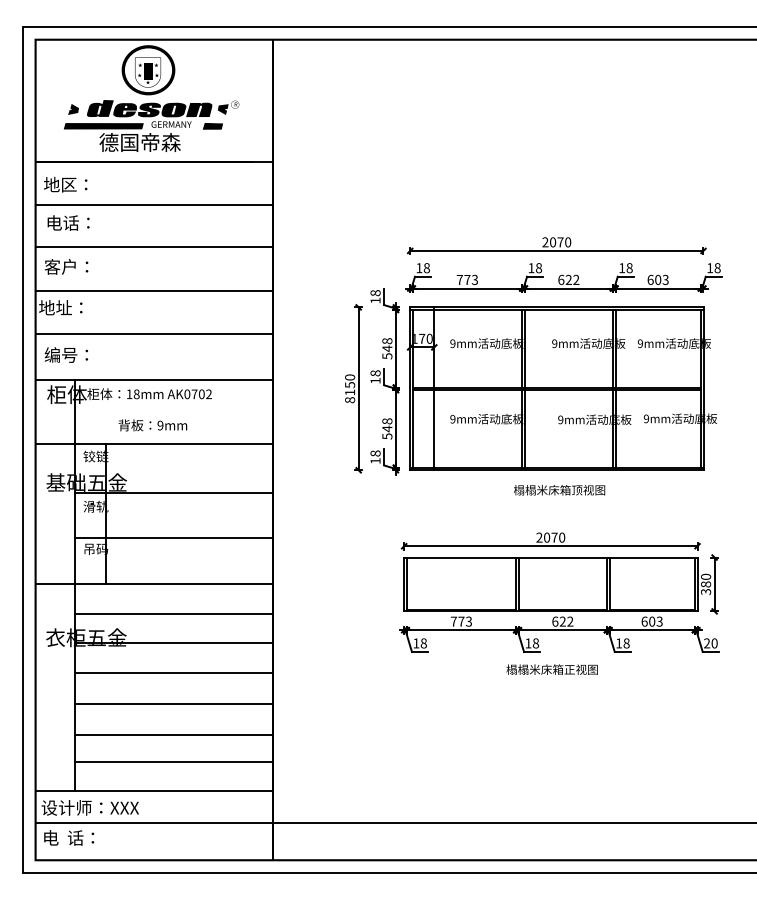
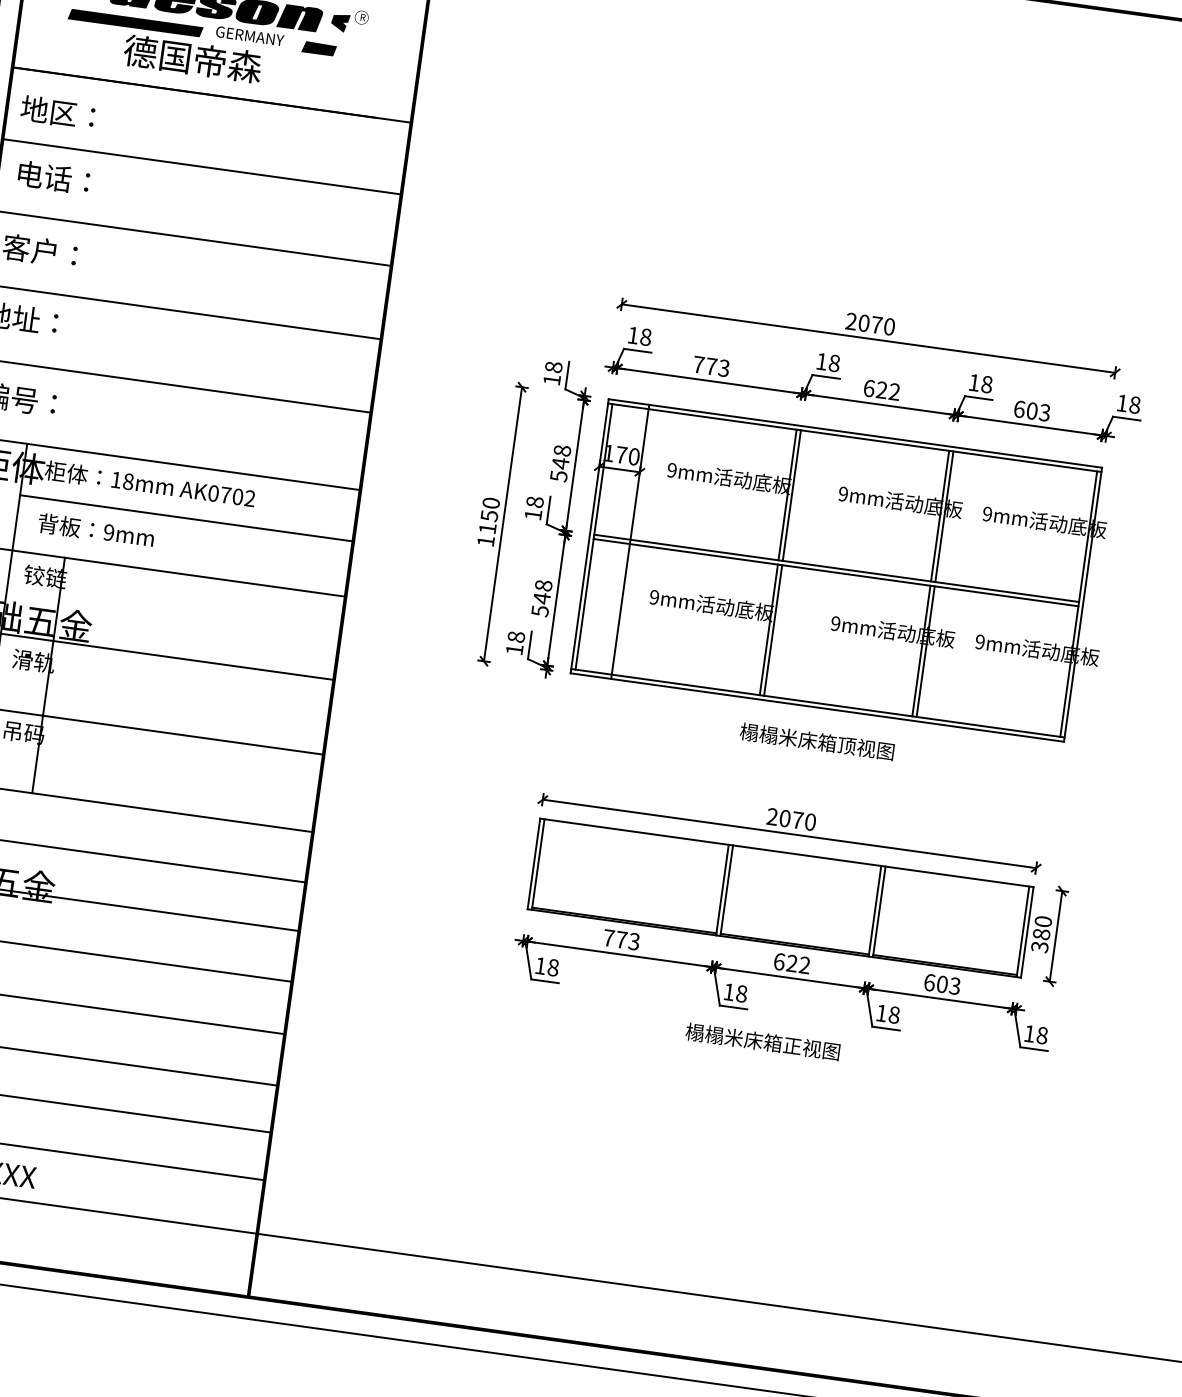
text: (350, 400) -> (486, 542), 8150 -> 1150
line: (173, 410) -> (186, 517), added
text: (152, 425) -> (95, 530), moved
text: (710, 643) -> (1035, 1034), 20 -> 18

